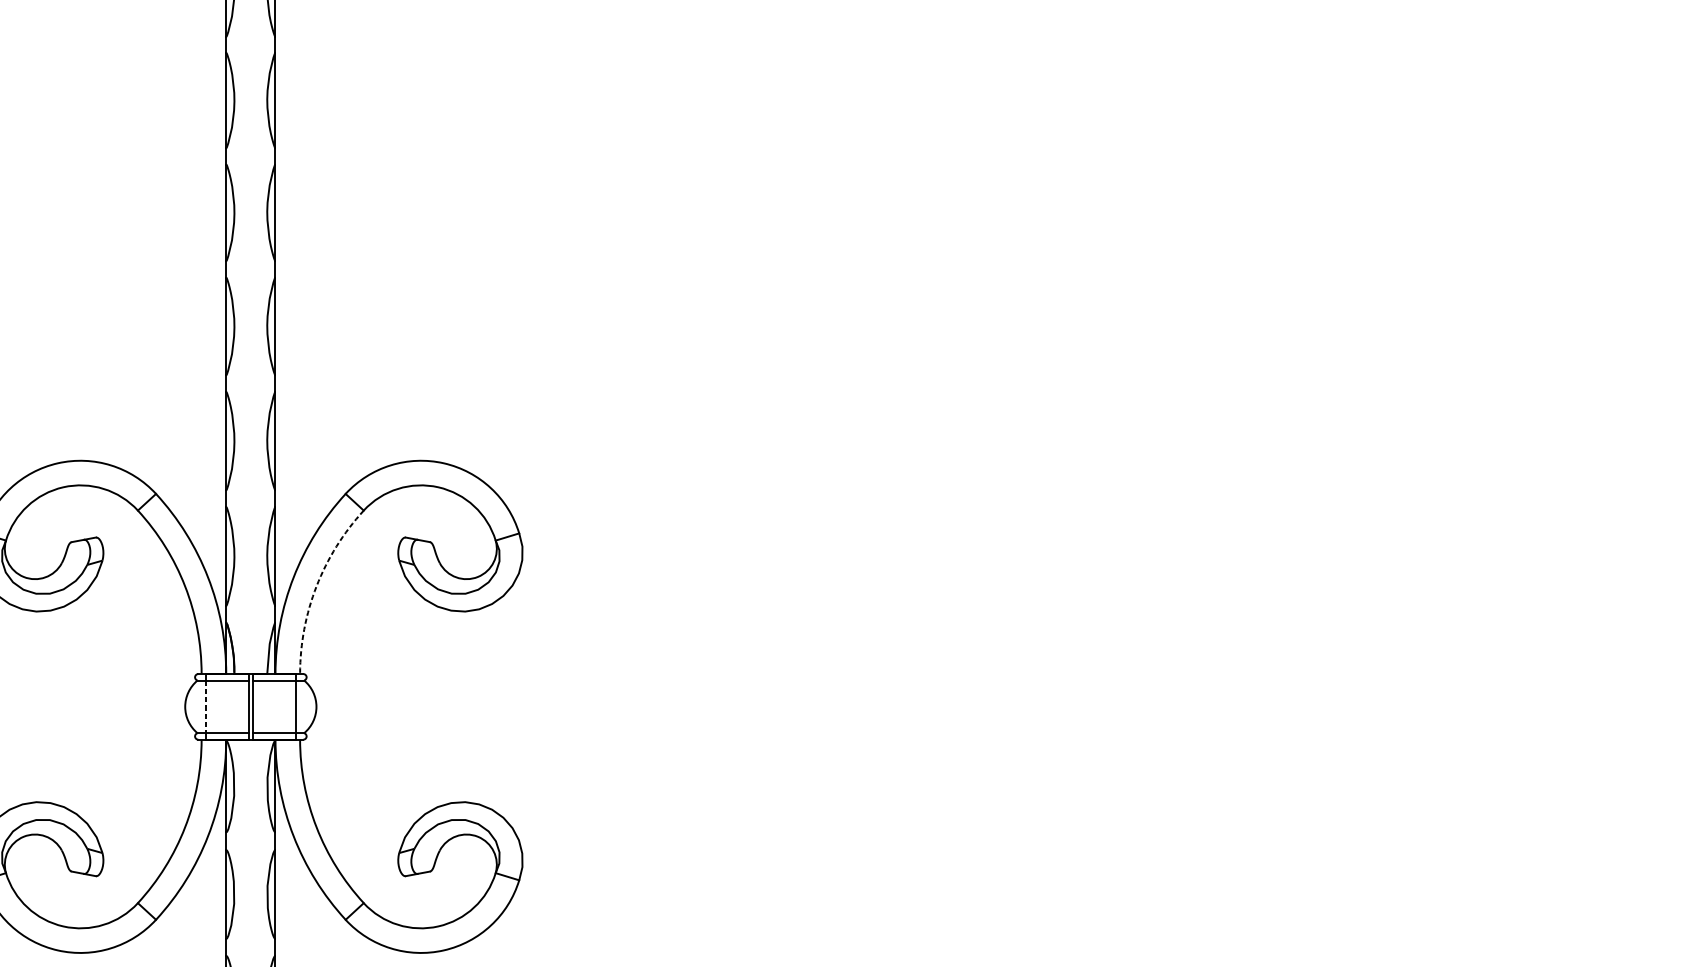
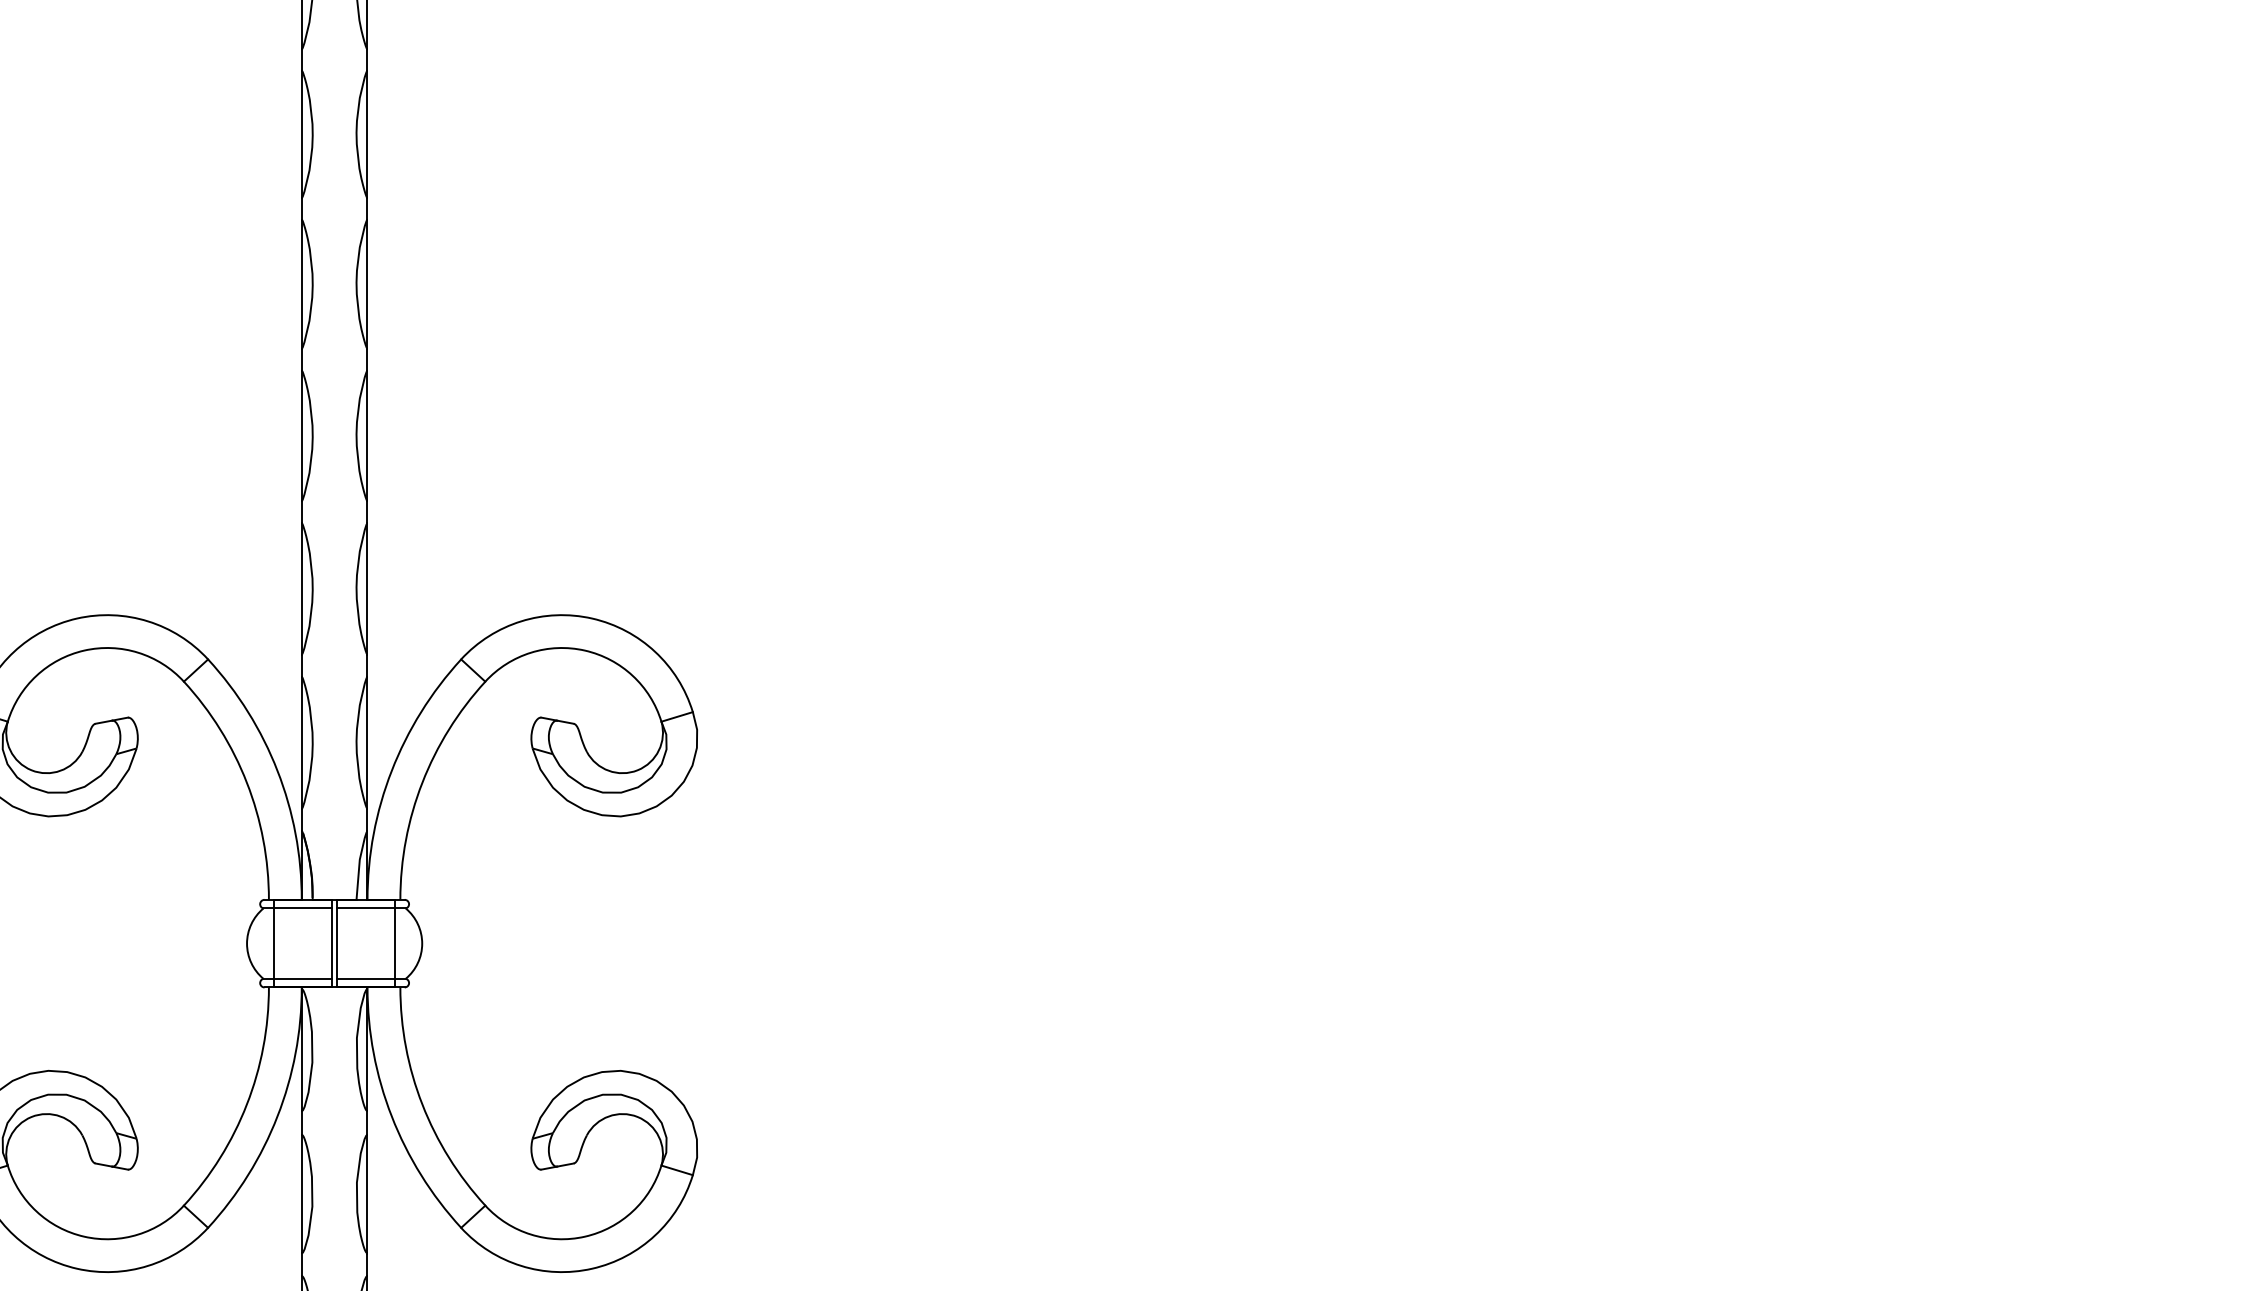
arc: (316, 586) -> (422, 782), dashed -> solid
line: (205, 707) -> (274, 944), dashed -> solid

